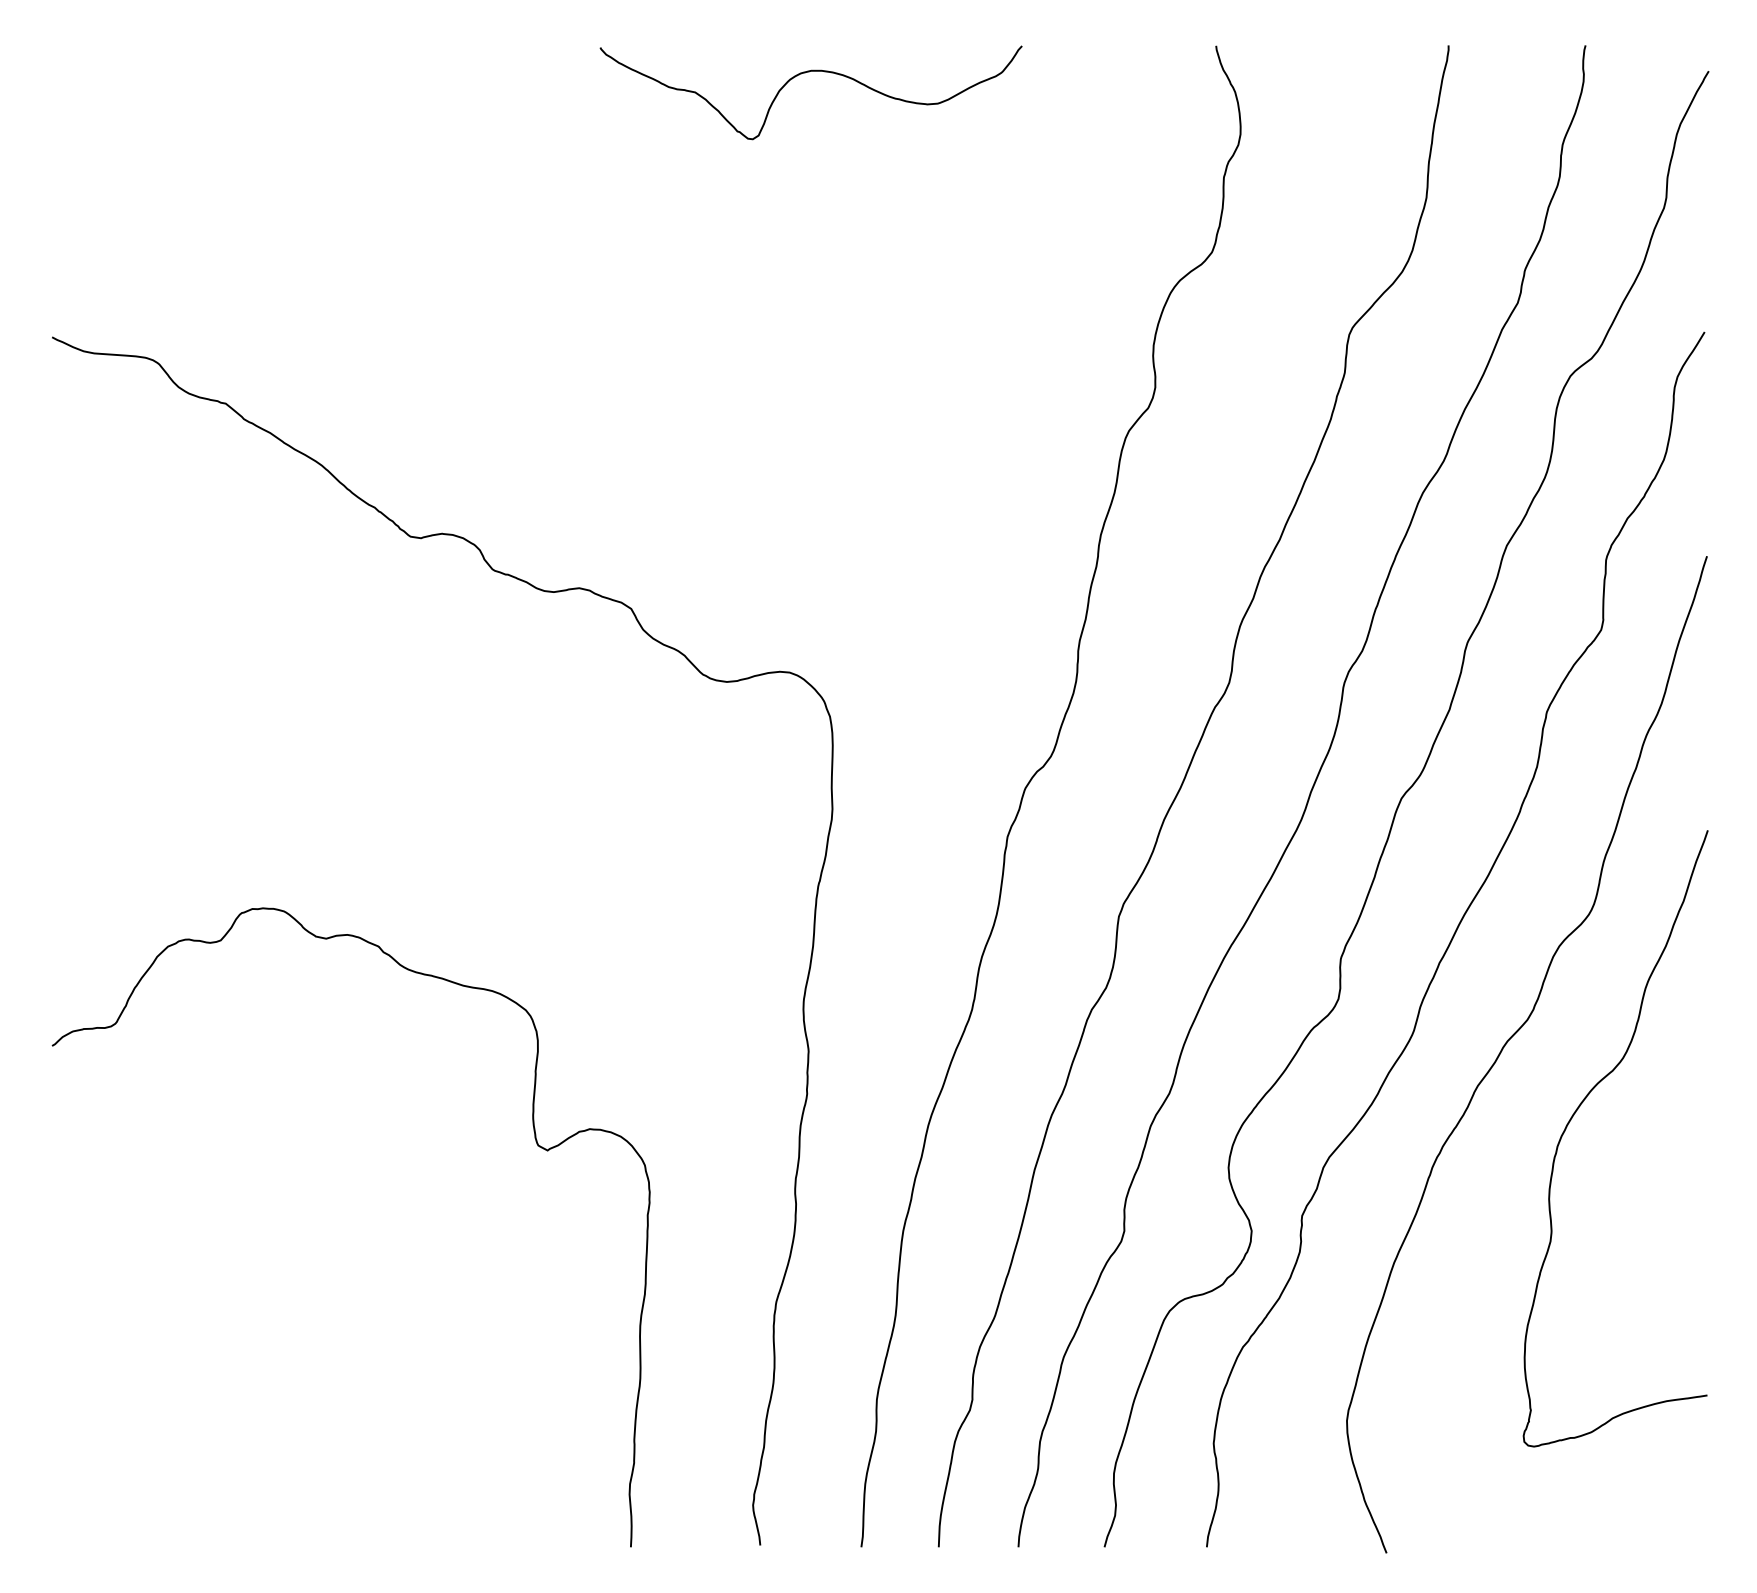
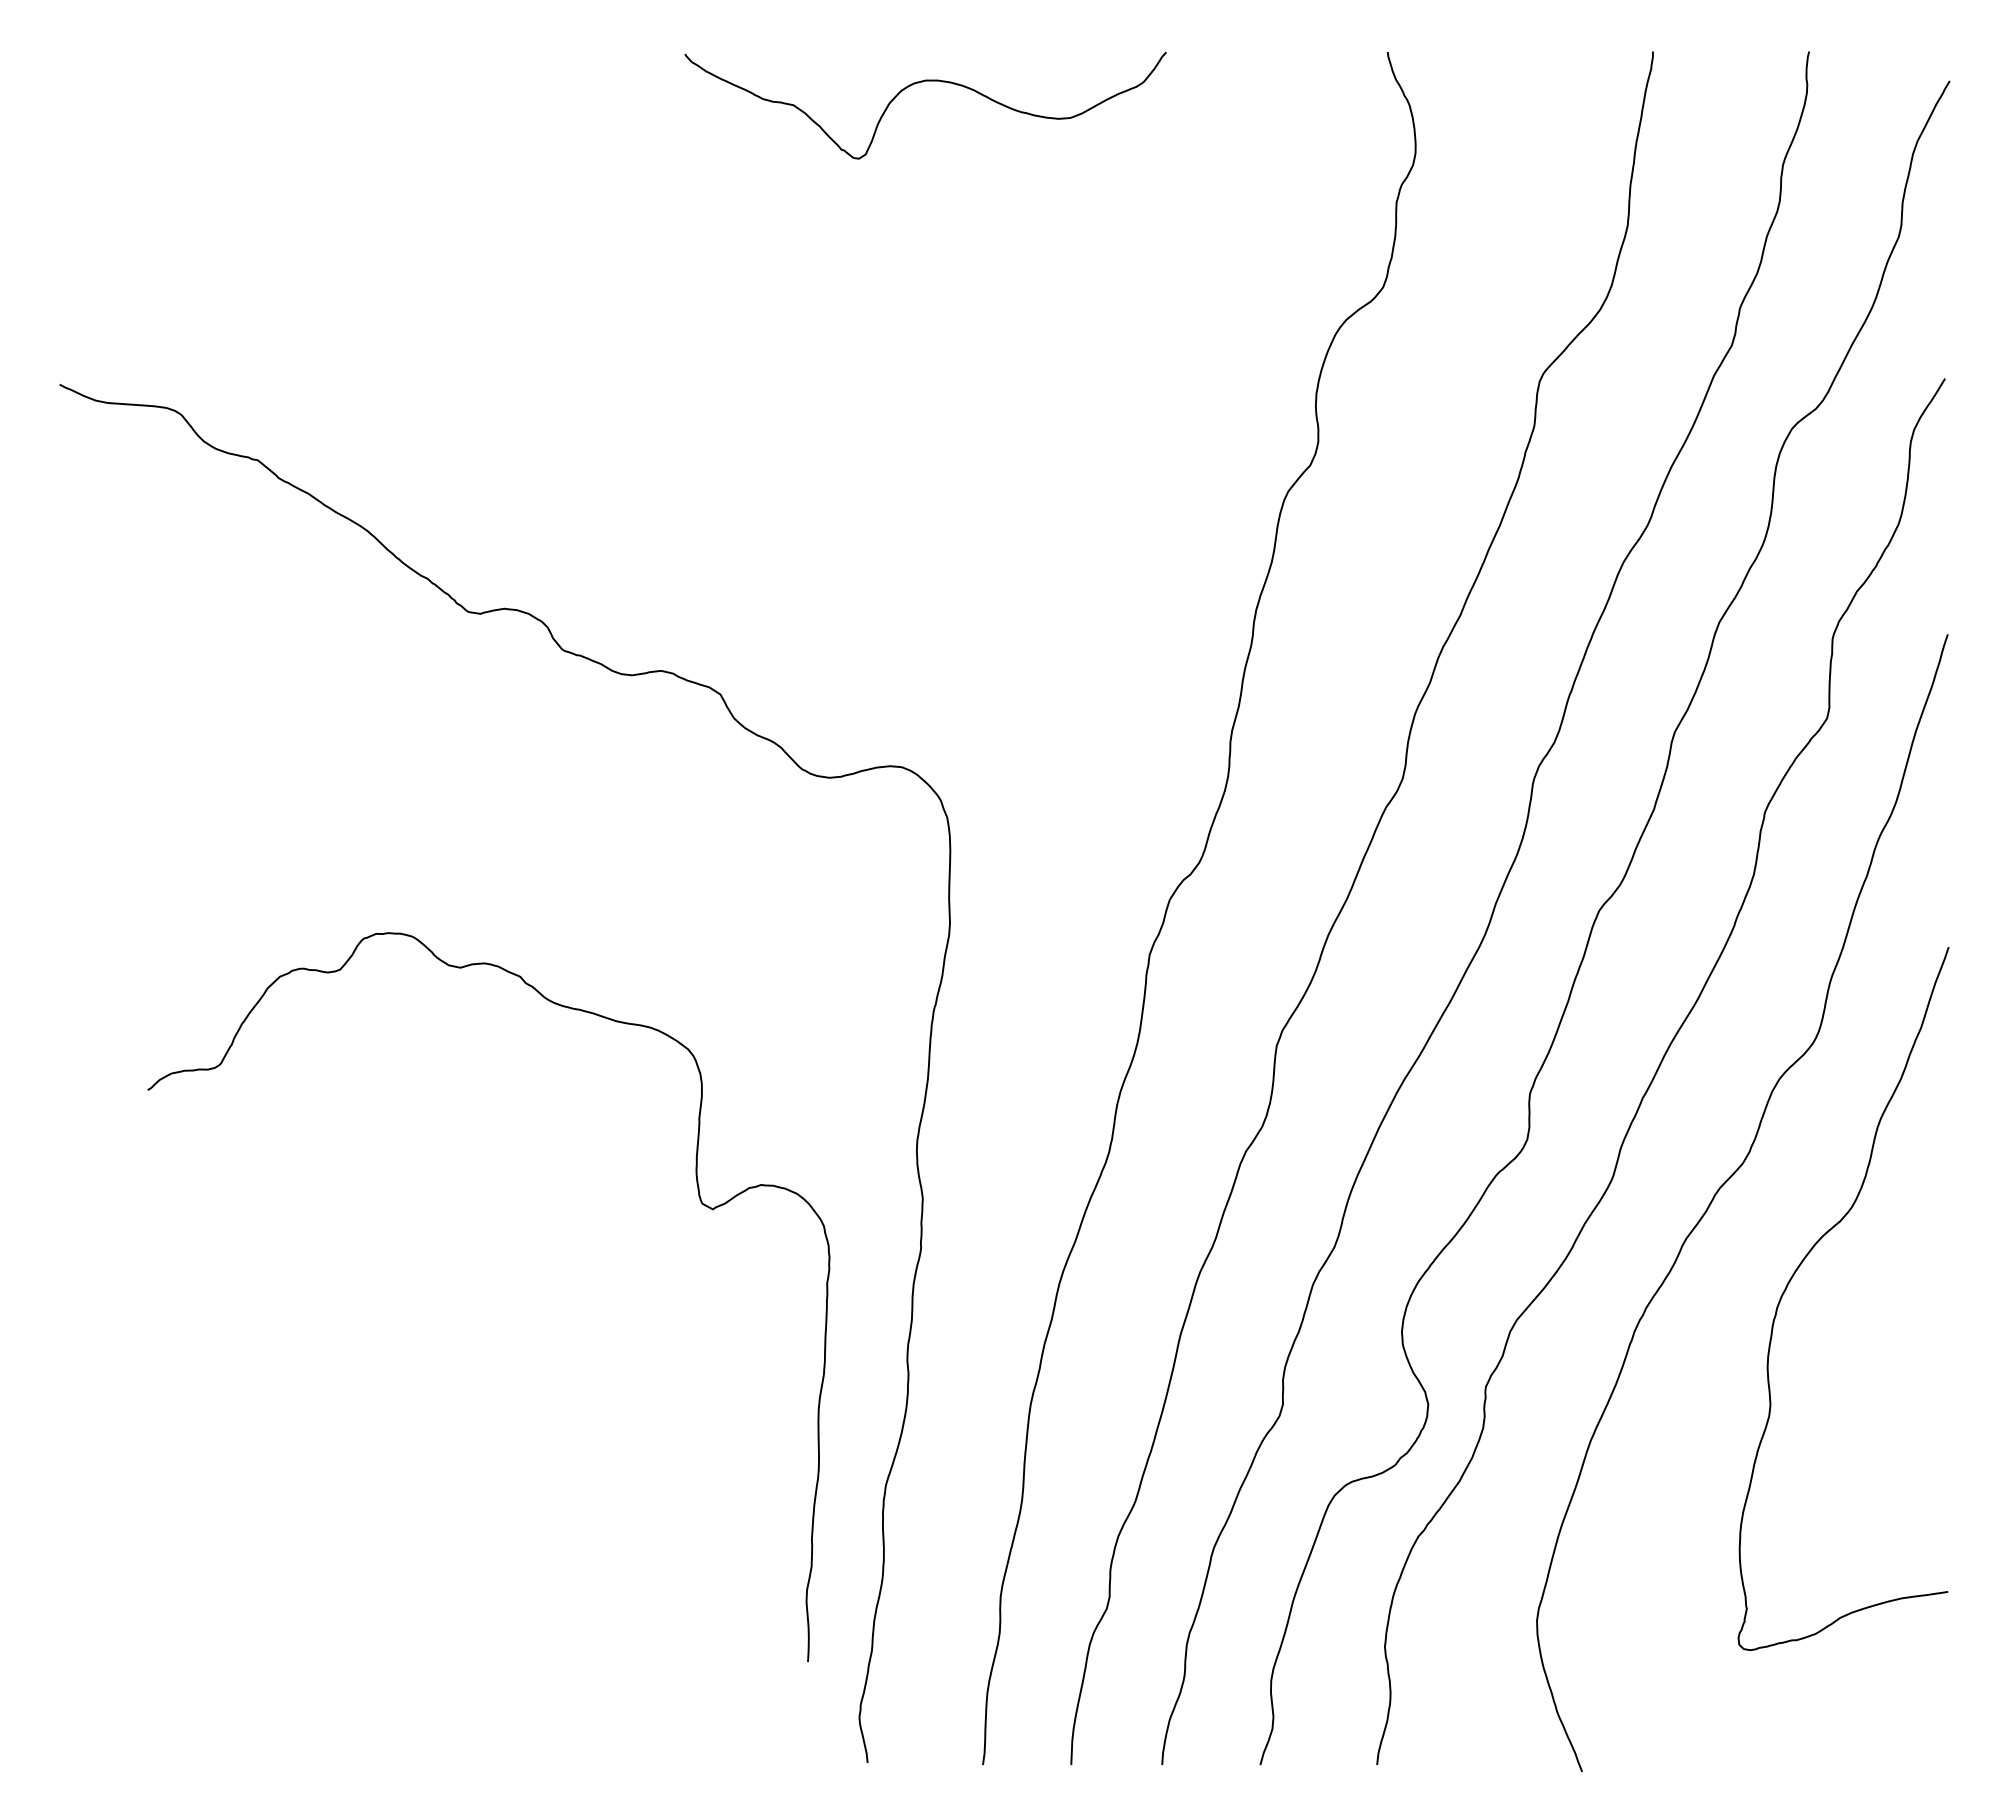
curve: (536, 1144) -> (700, 1202), moved

